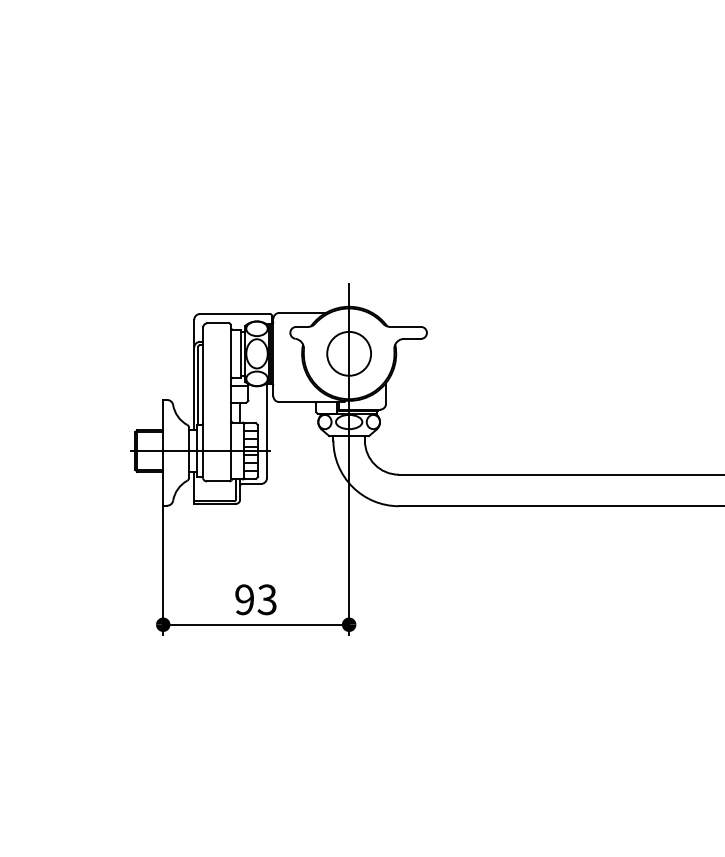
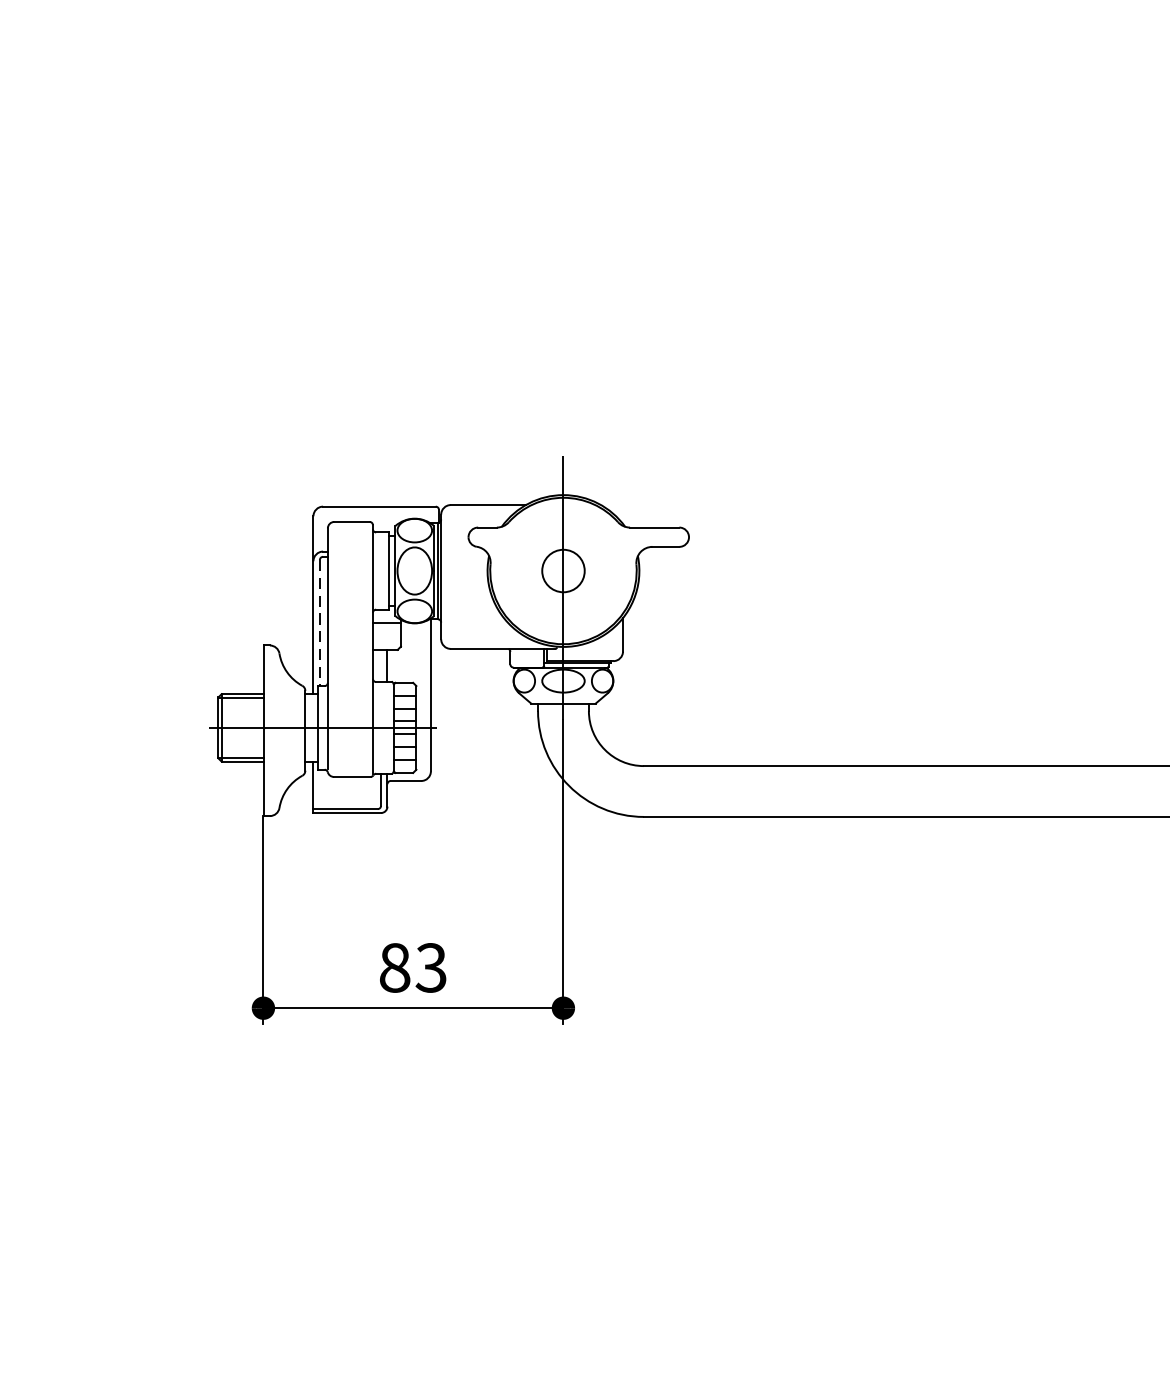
circle: (349, 353) -> (564, 570), size x0.6
line: (198, 386) -> (320, 623), solid -> dashed
text: (244, 599) -> (394, 967), 93 -> 83

